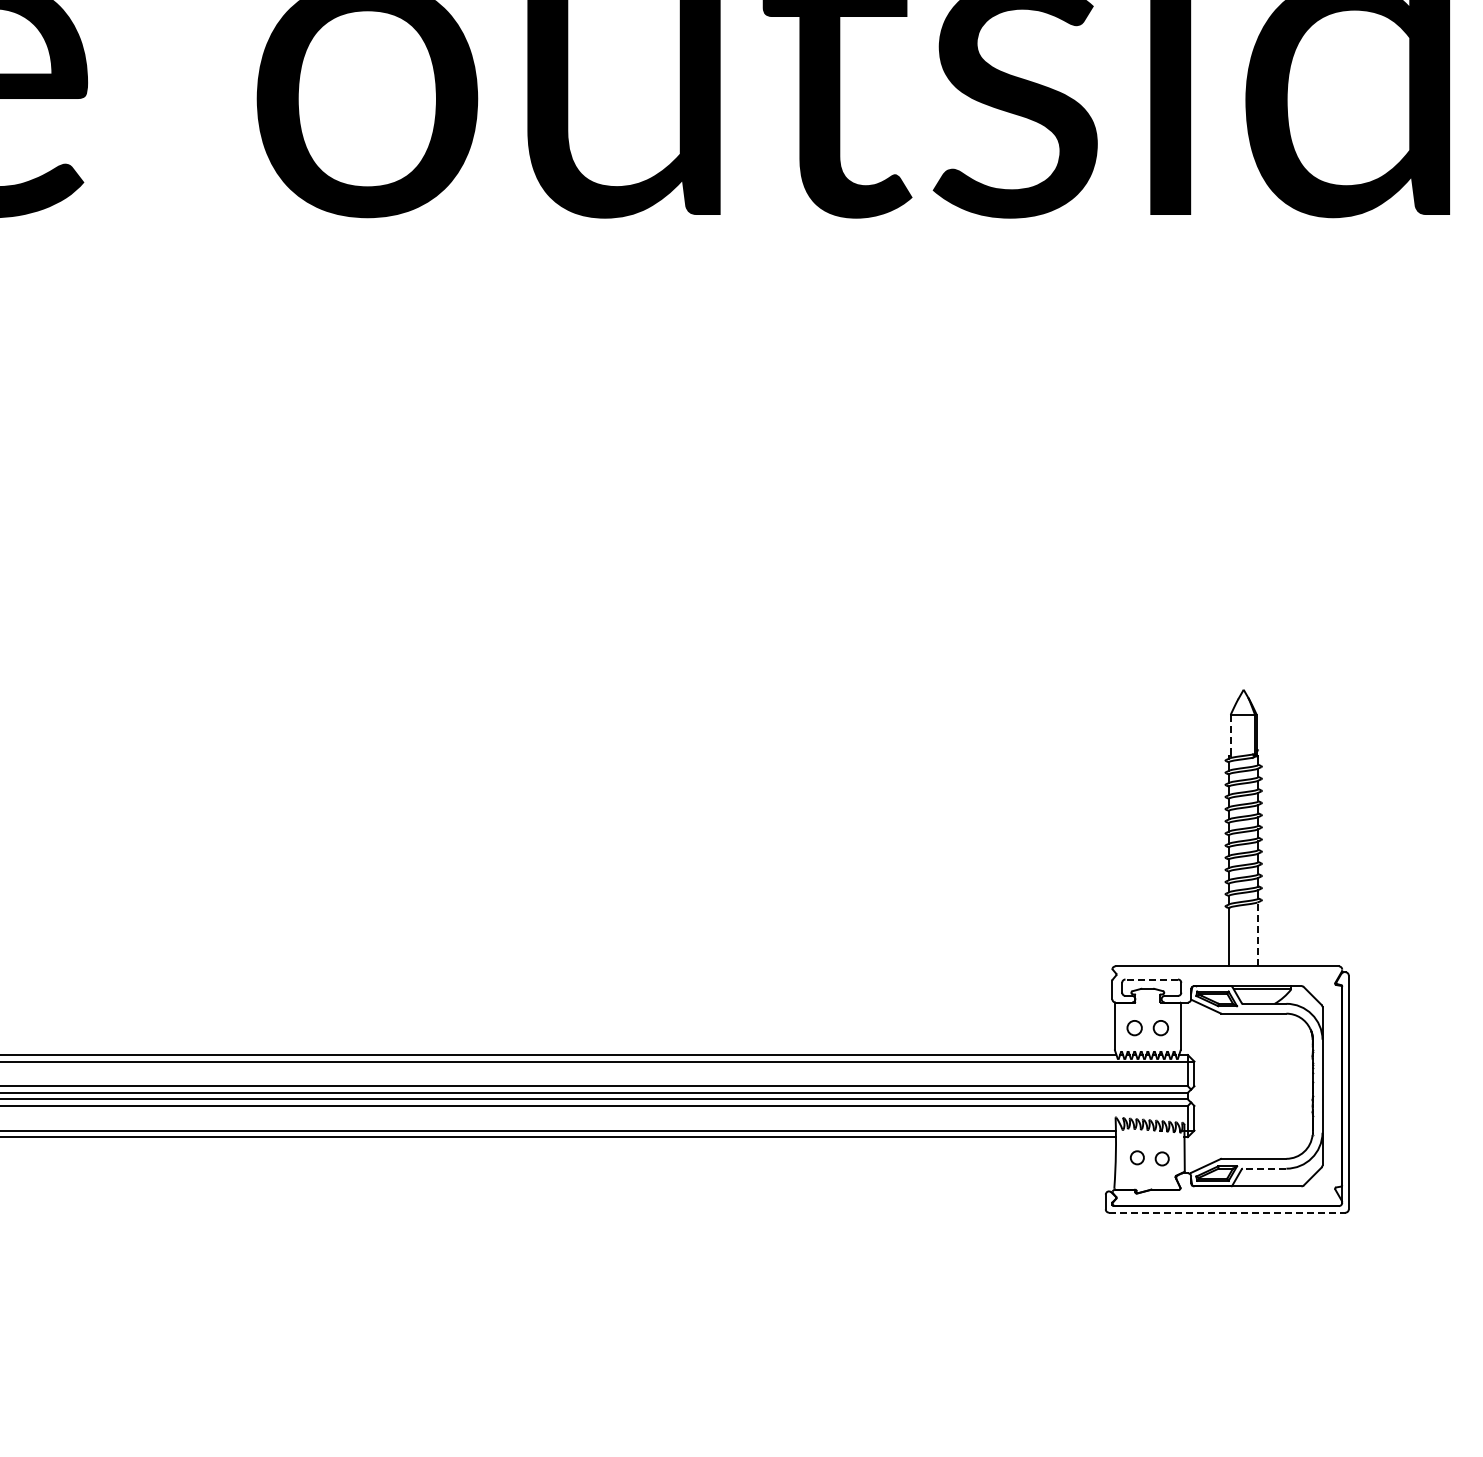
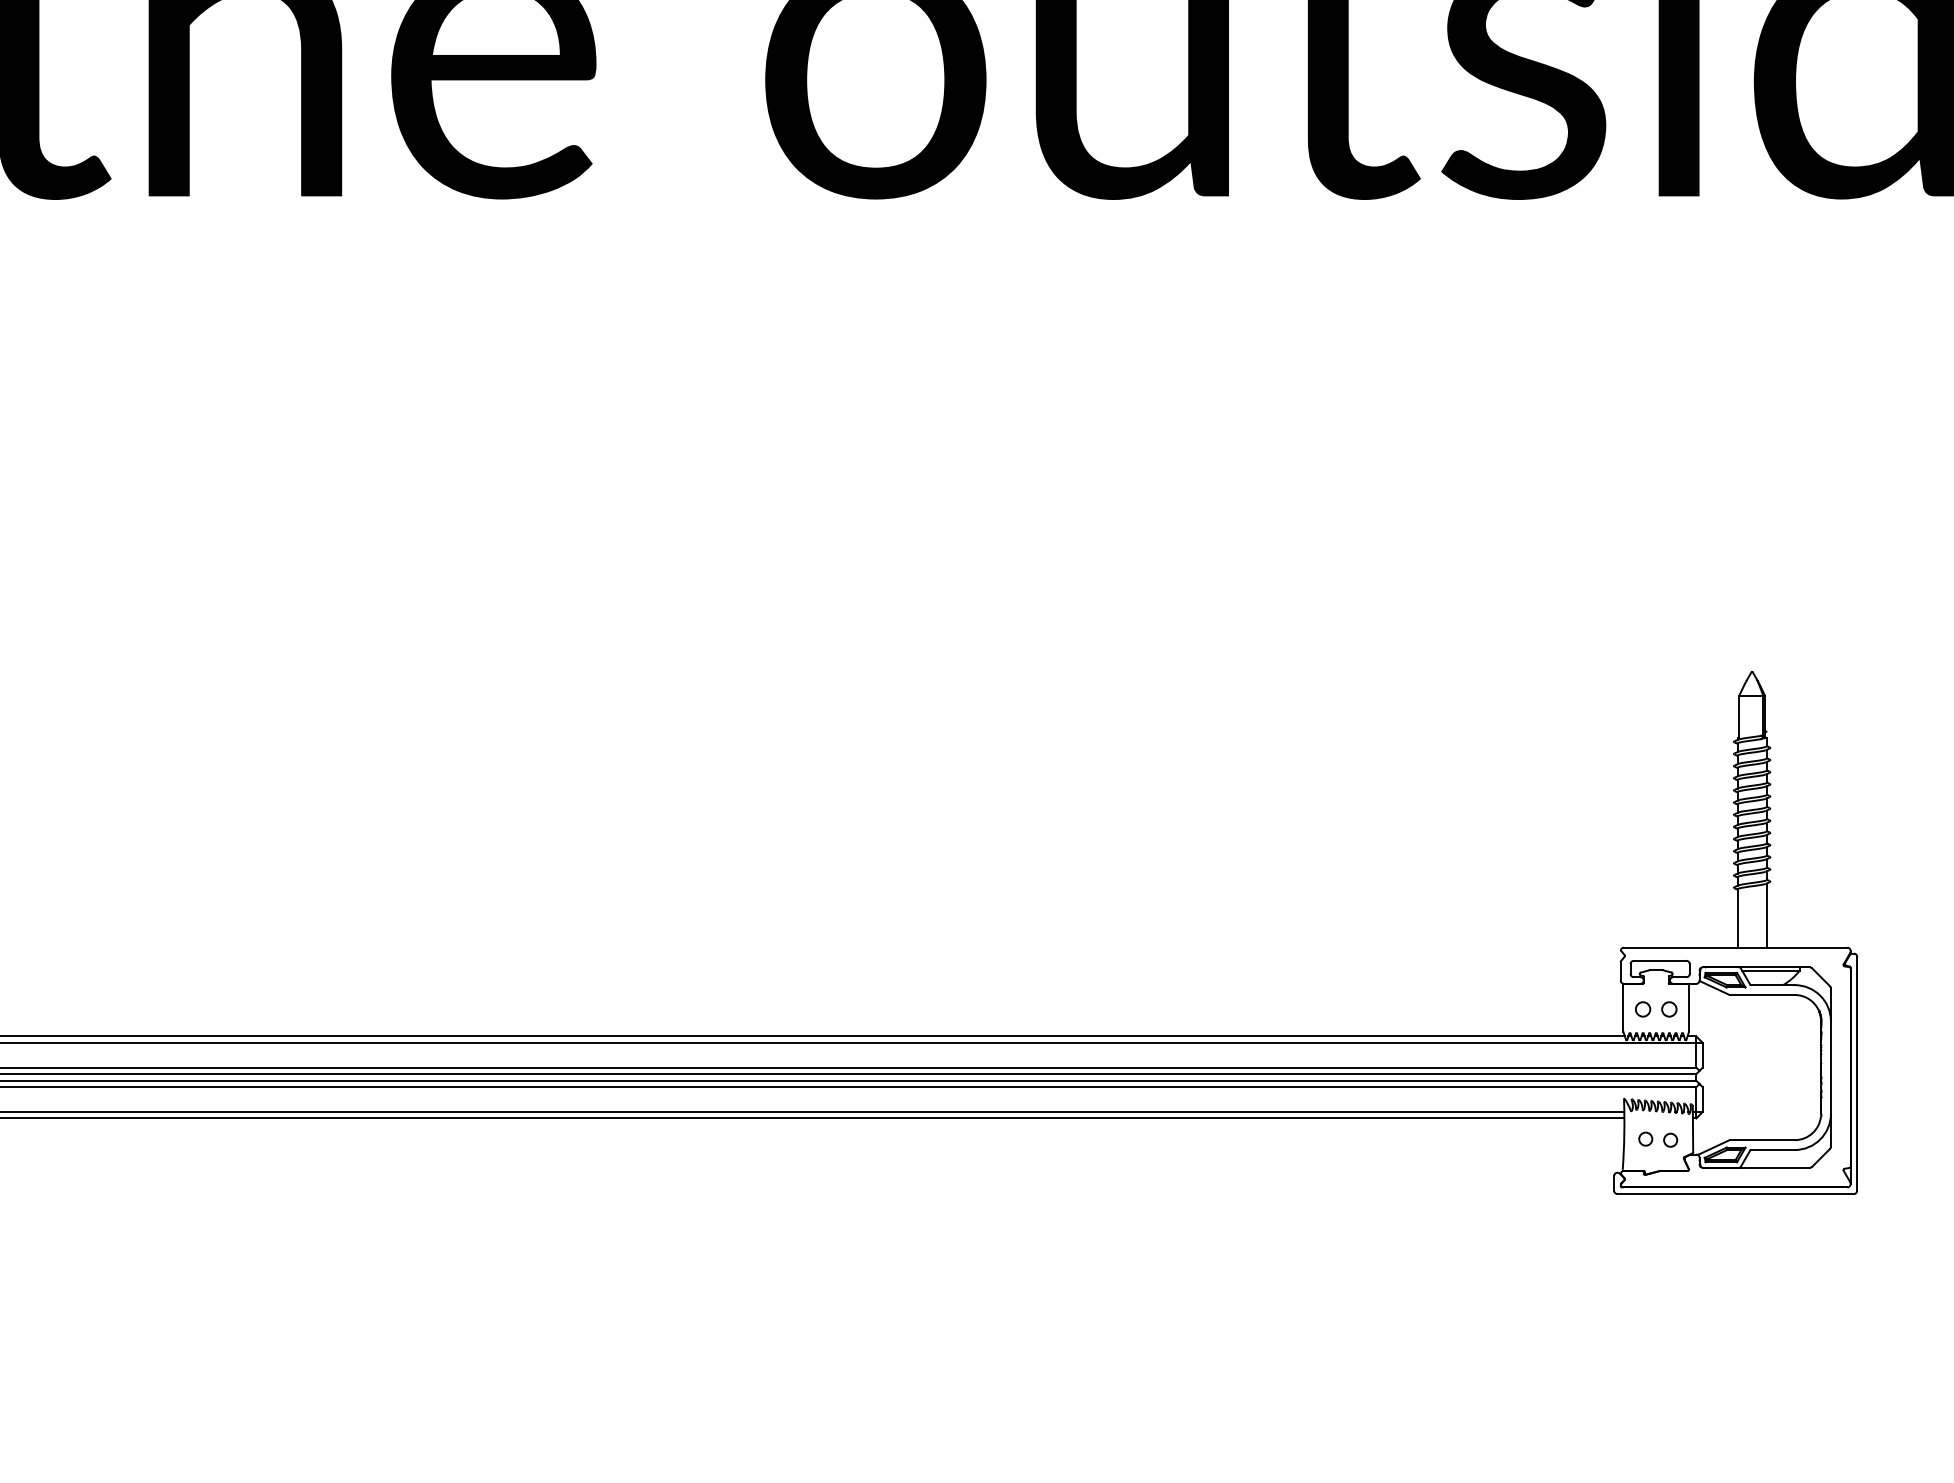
line: (1231, 735) -> (1739, 716), dashed -> solid
line: (1258, 934) -> (1766, 915), dashed -> solid
line: (1151, 979) -> (1659, 960), dashed -> solid
line: (1265, 1169) -> (1773, 1150), dashed -> solid
line: (1228, 1213) -> (1736, 1194), dashed -> solid

